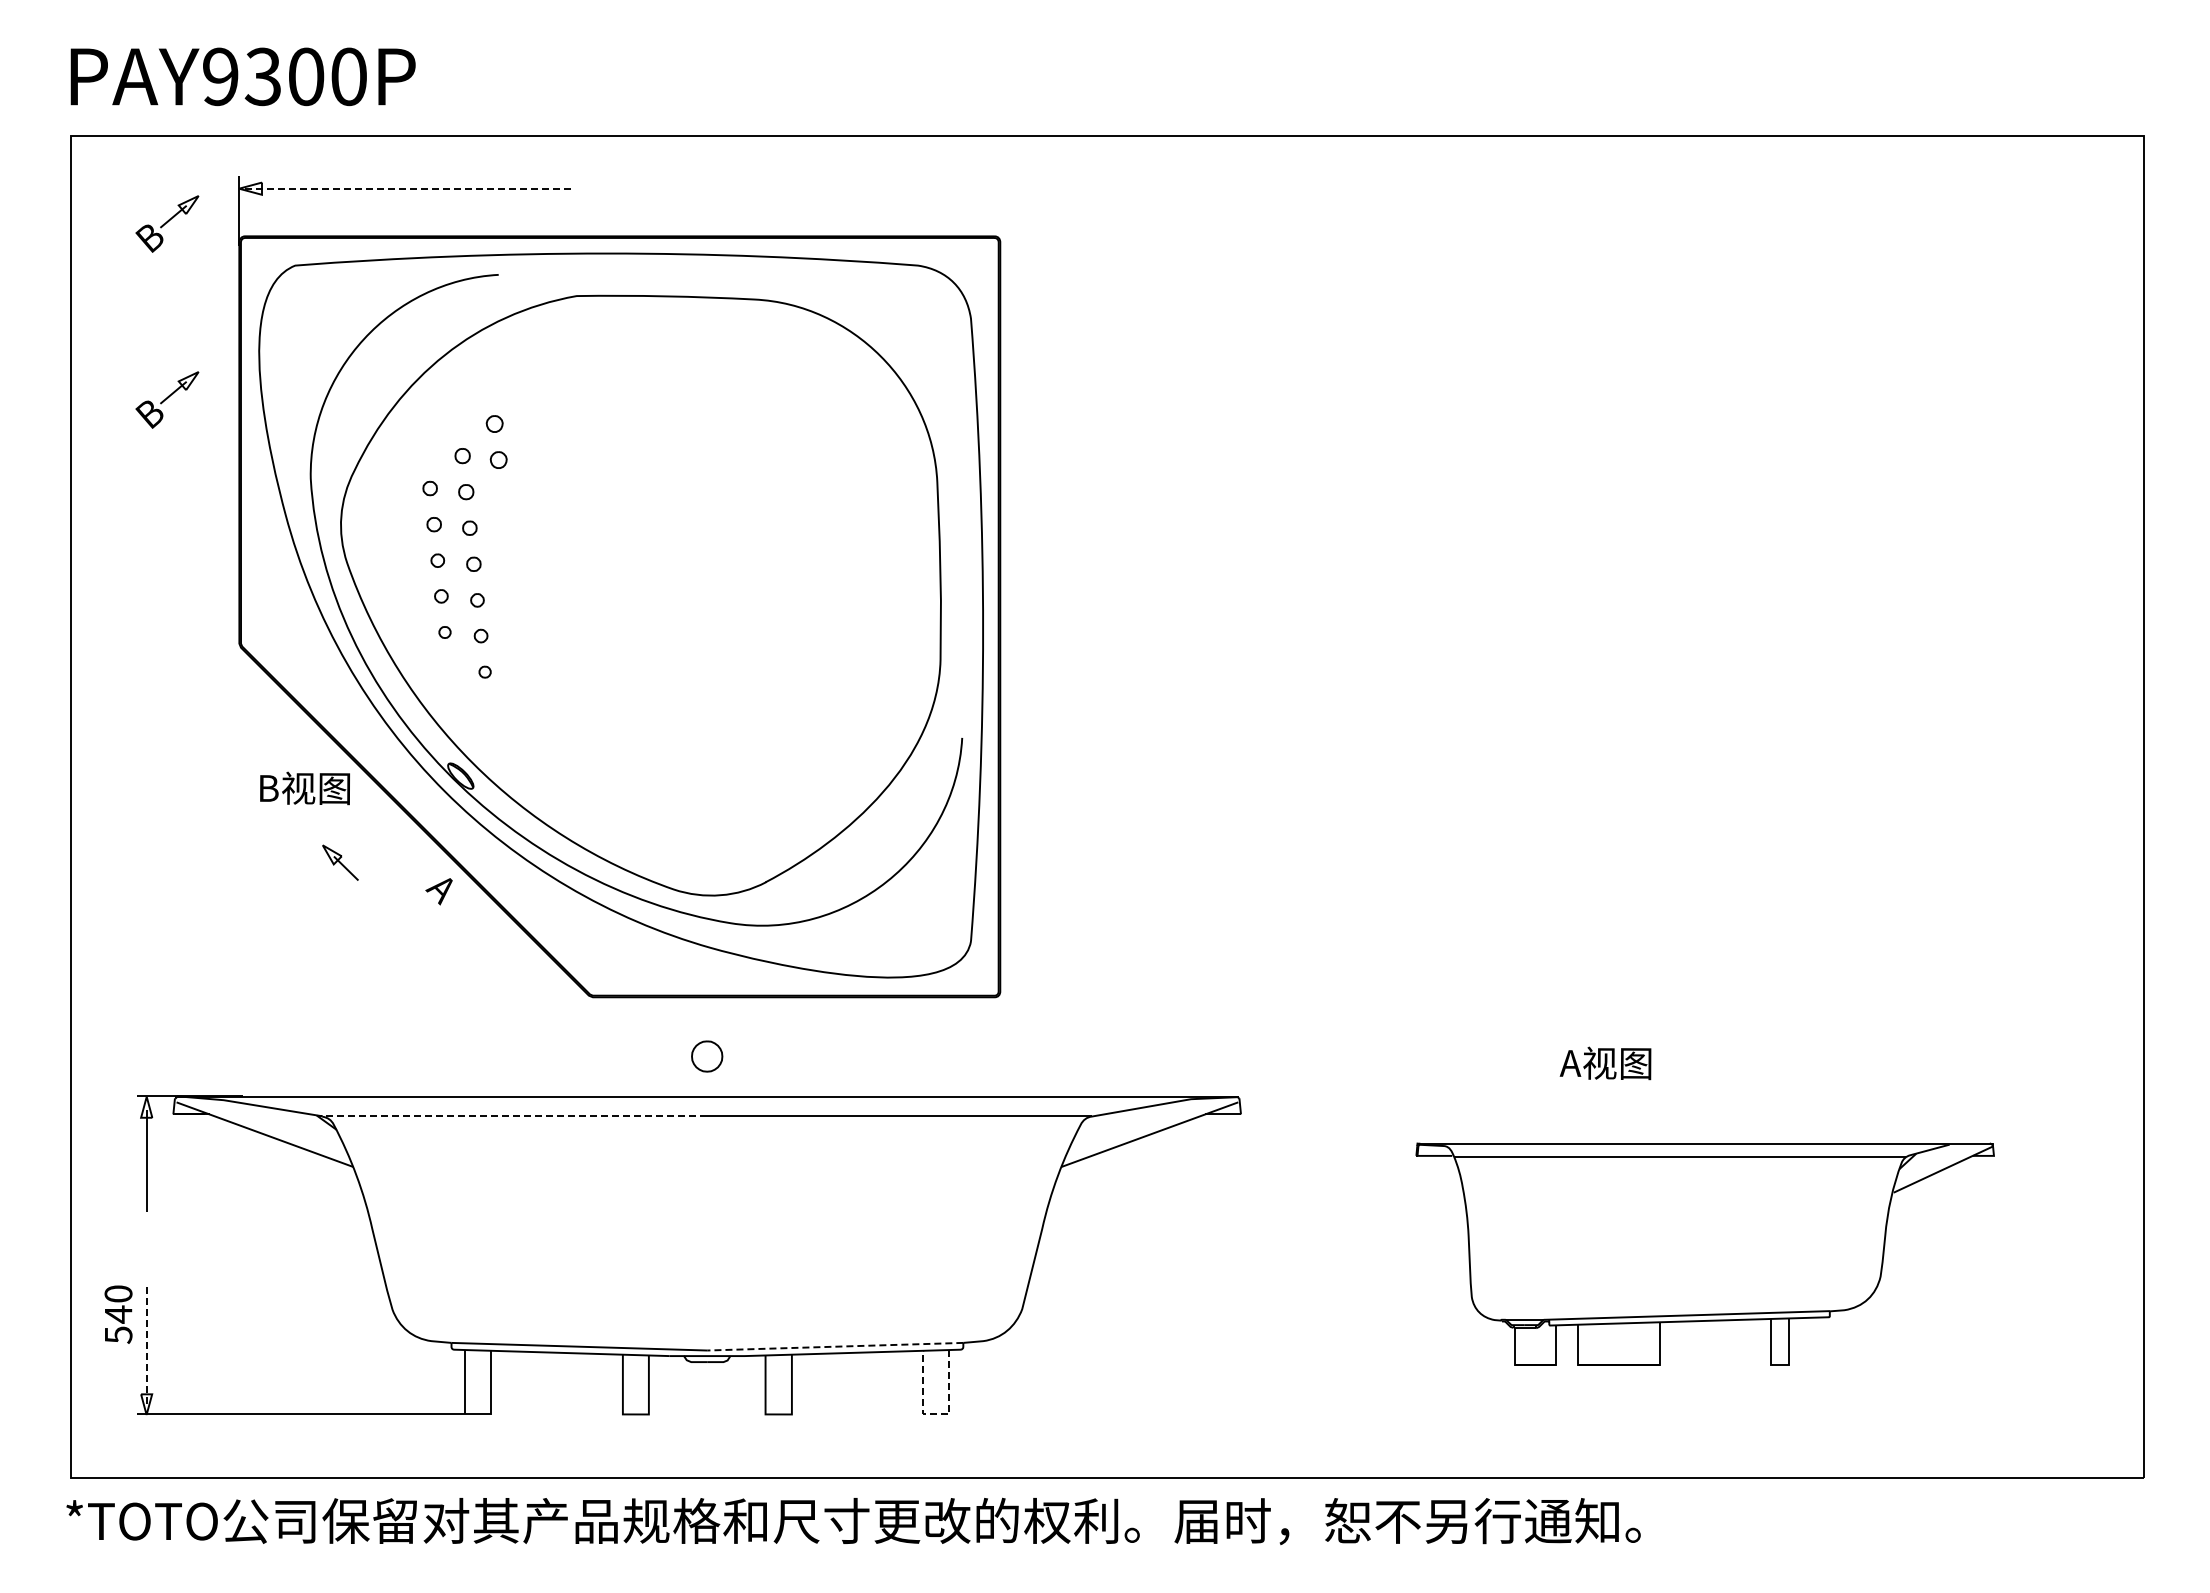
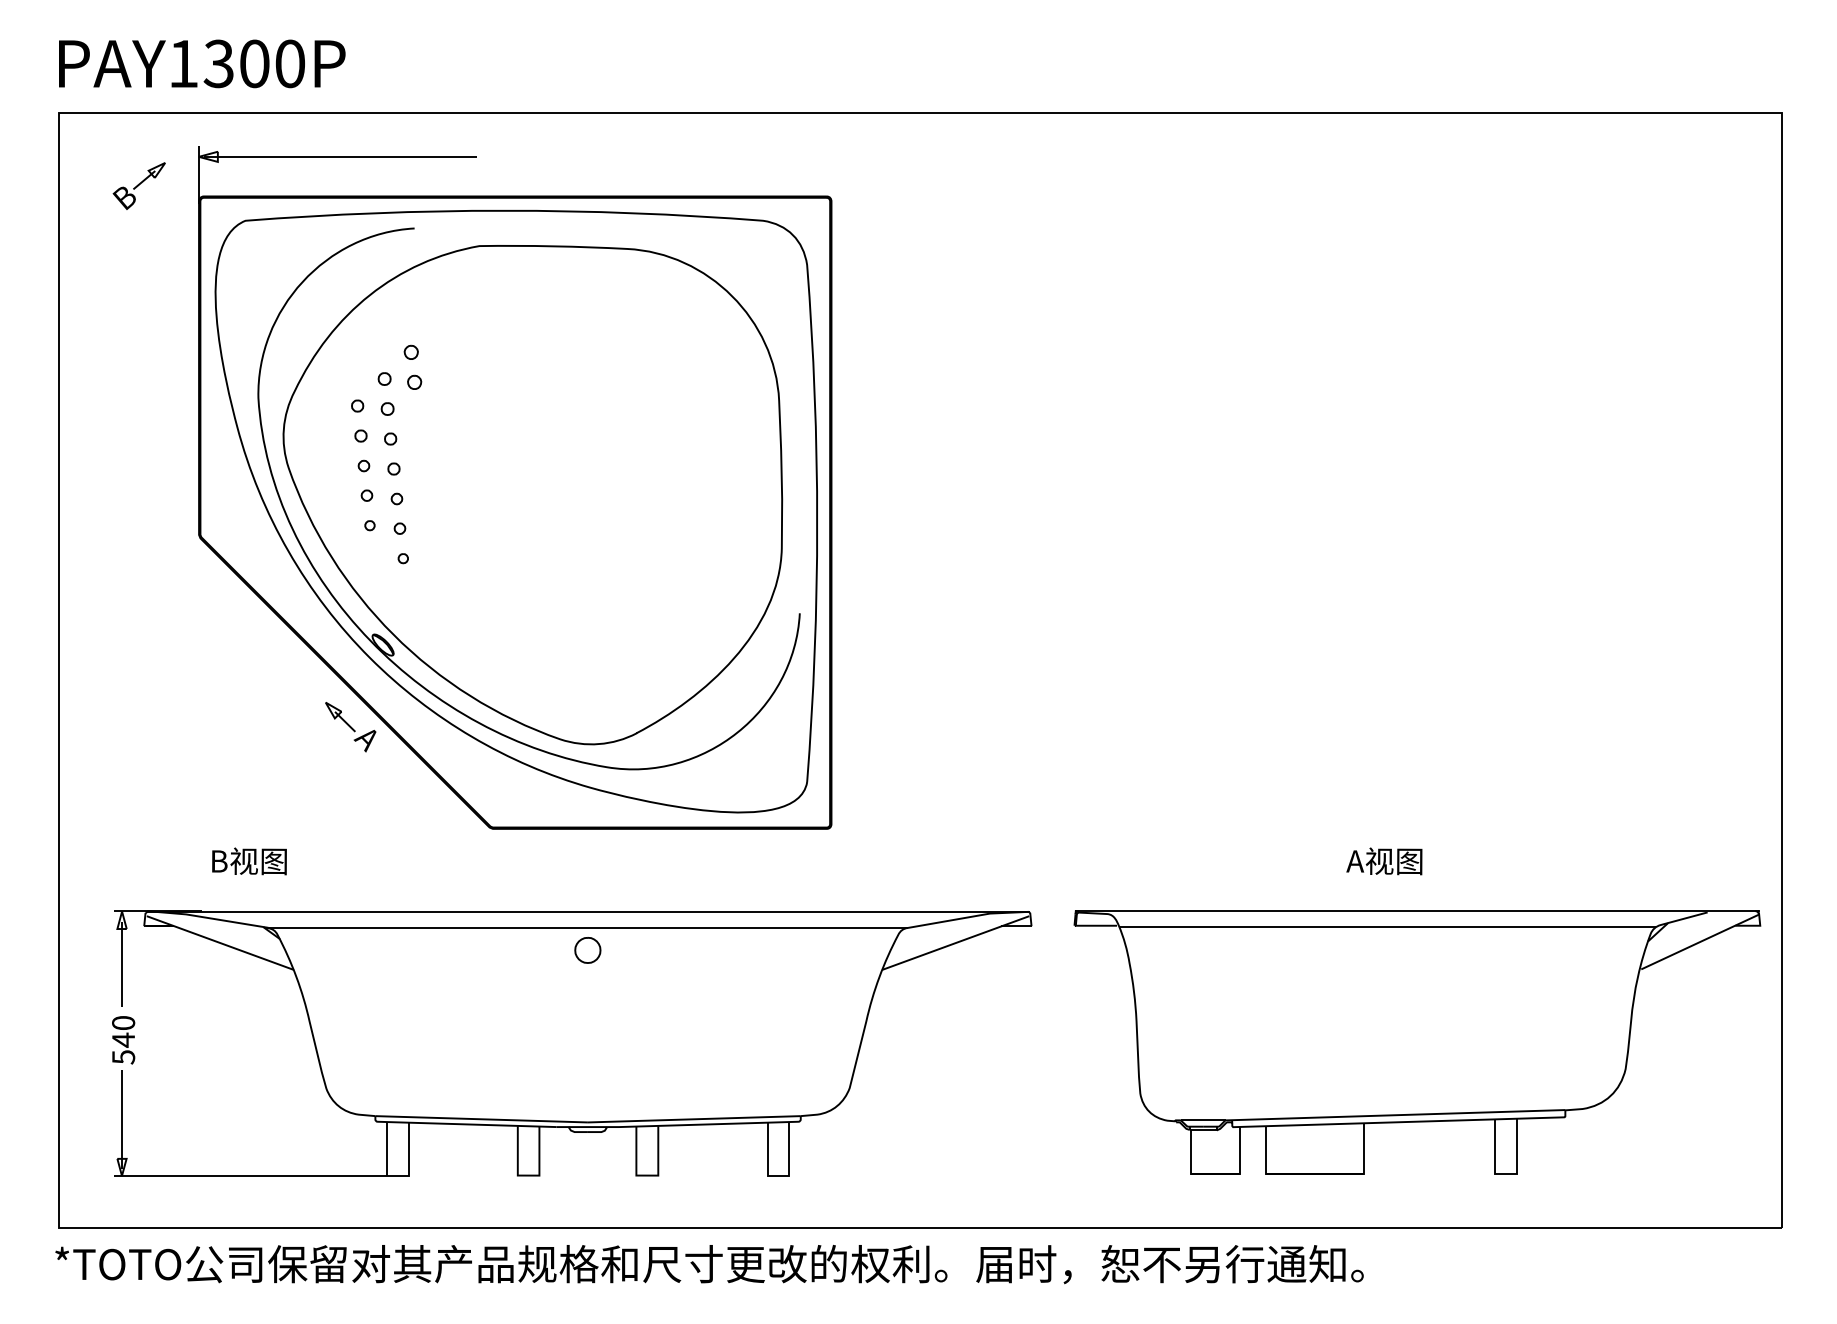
text: (220, 76) -> (183, 63), PAY9300P -> PAY1300P
line: (409, 188) -> (340, 156), dashed -> solid
part: (167, 399) -> (139, 332), removed
text: (304, 788) -> (249, 861), moved
part: (340, 862) -> (340, 716), moved
part: (707, 1056) -> (588, 950), moved
text: (1605, 1063) -> (1384, 861), moved
line: (512, 1115) -> (426, 927), dashed -> solid
part: (1704, 1253) -> (1416, 1041), size x1.43
text: (118, 1314) -> (123, 1040), moved
line: (834, 1346) -> (693, 1119), dashed -> solid
line: (146, 1347) -> (121, 1119), dashed -> solid
line: (936, 1414) -> (778, 1175), dashed -> solid

